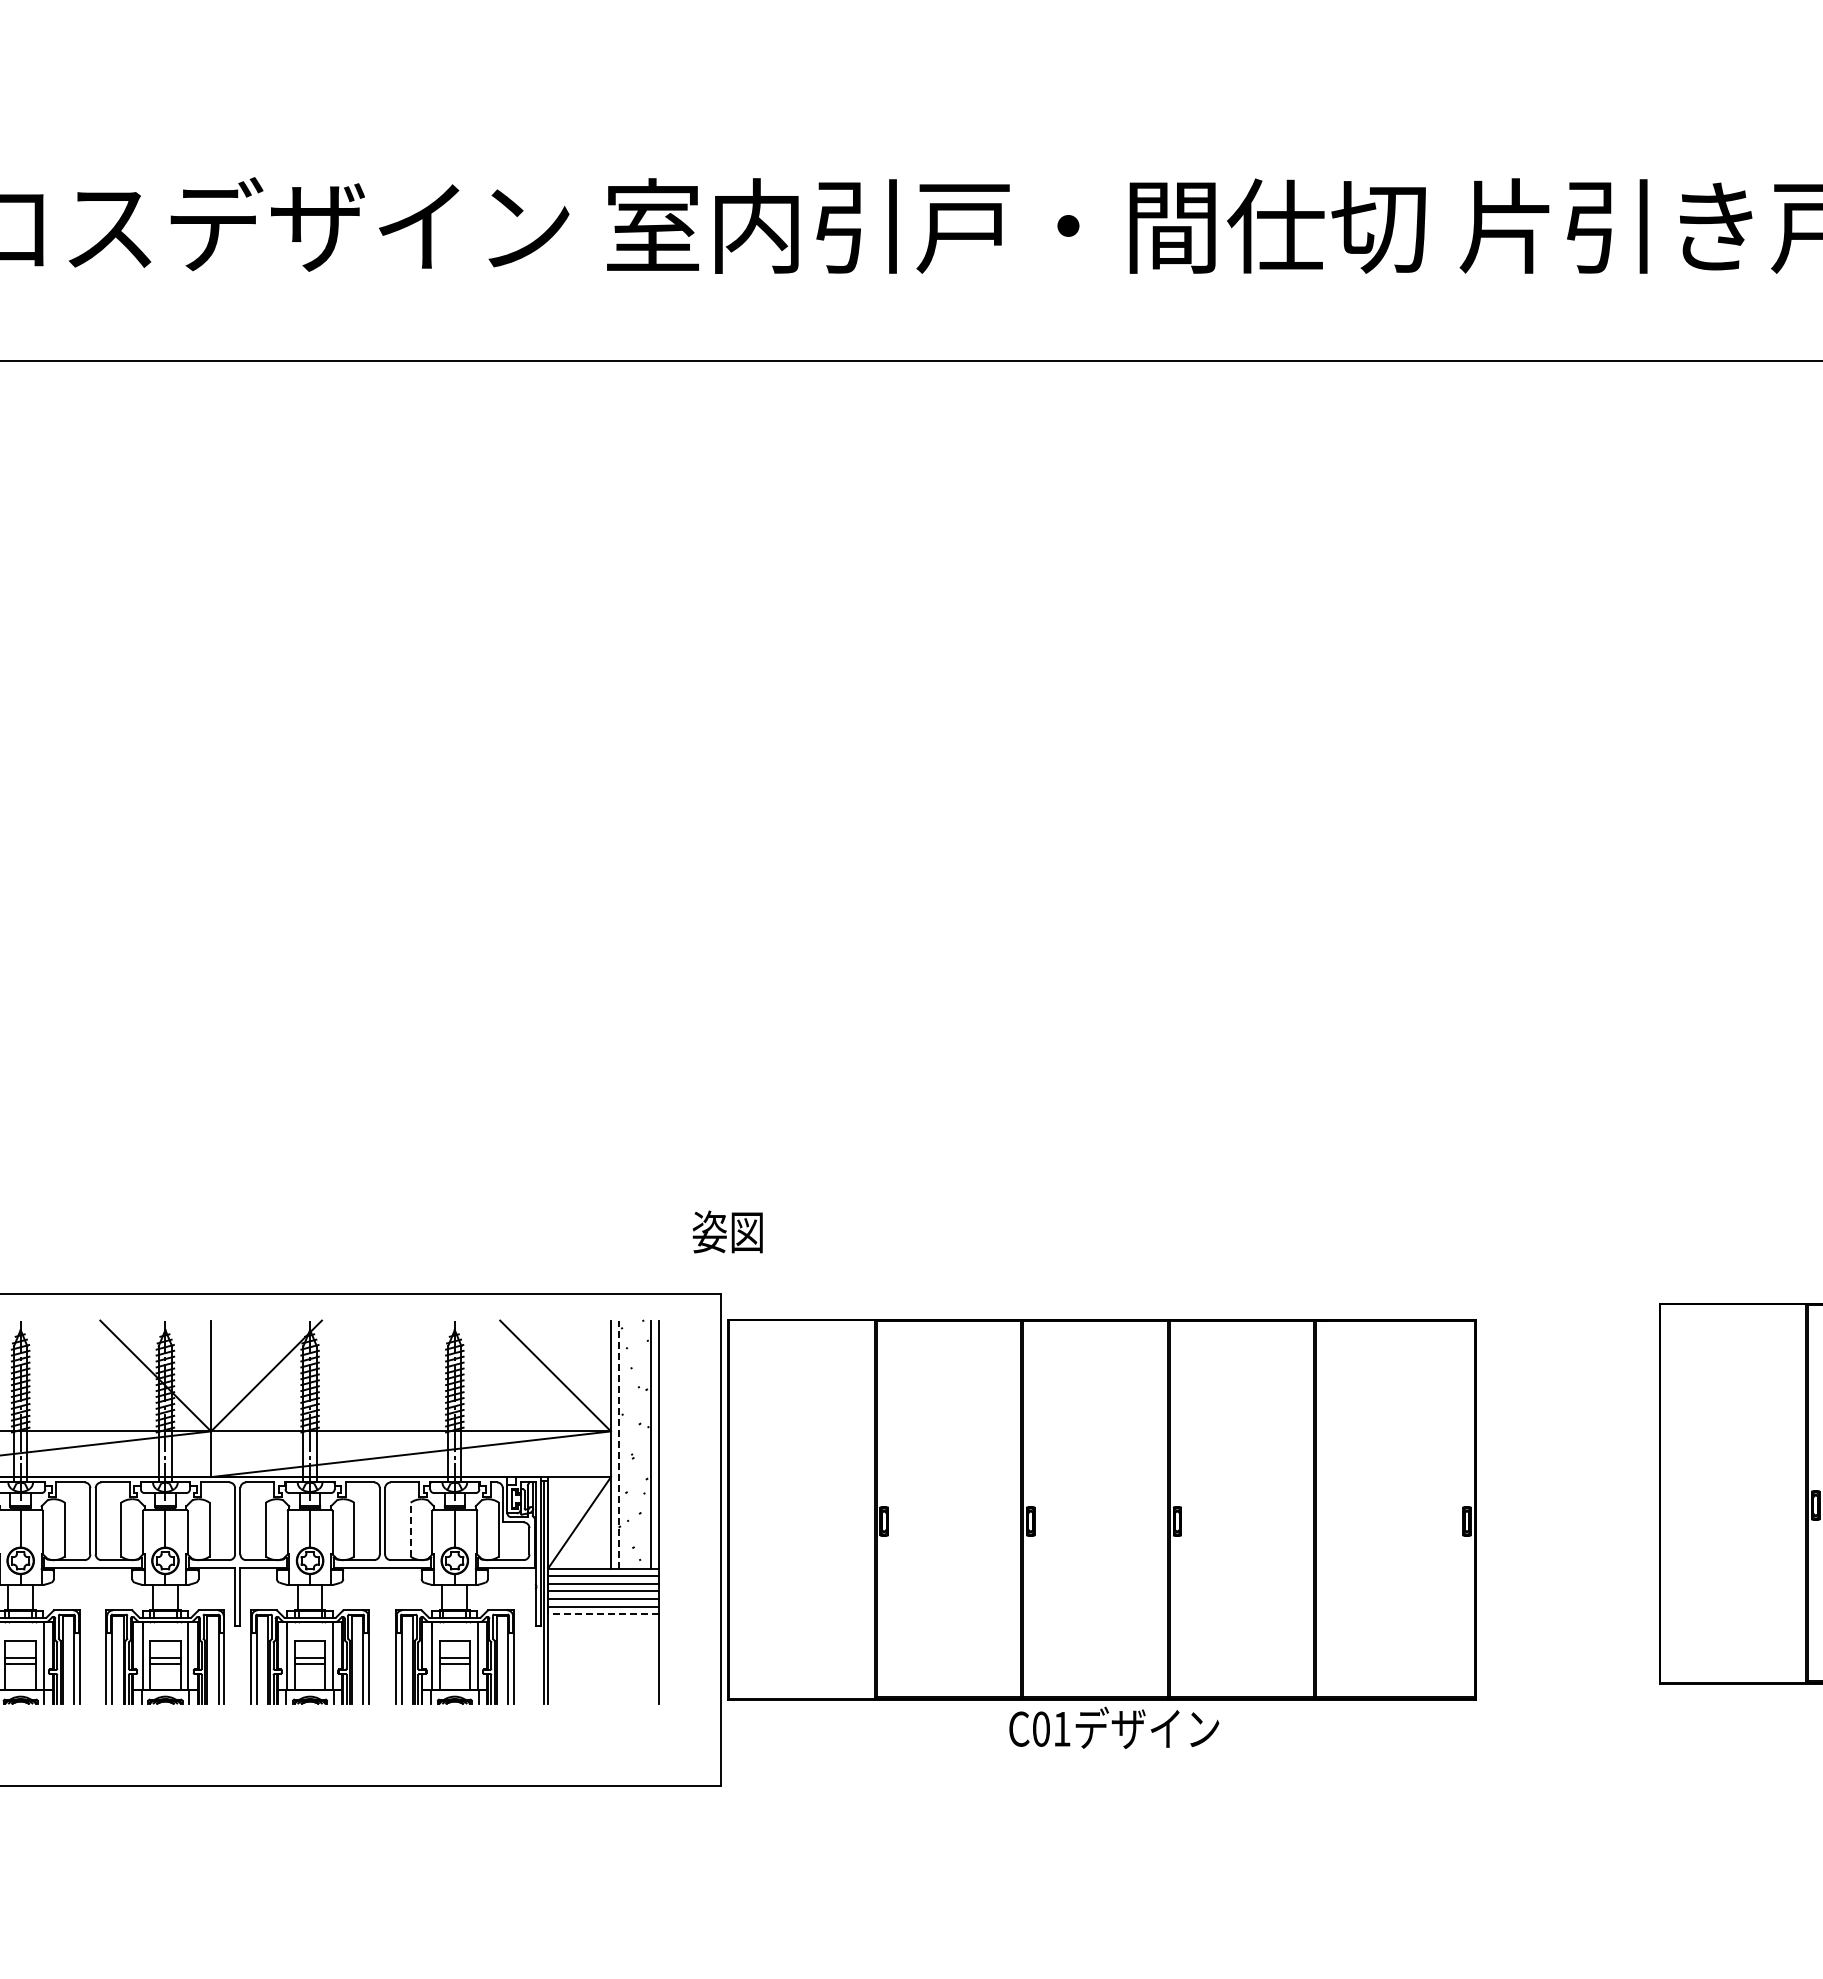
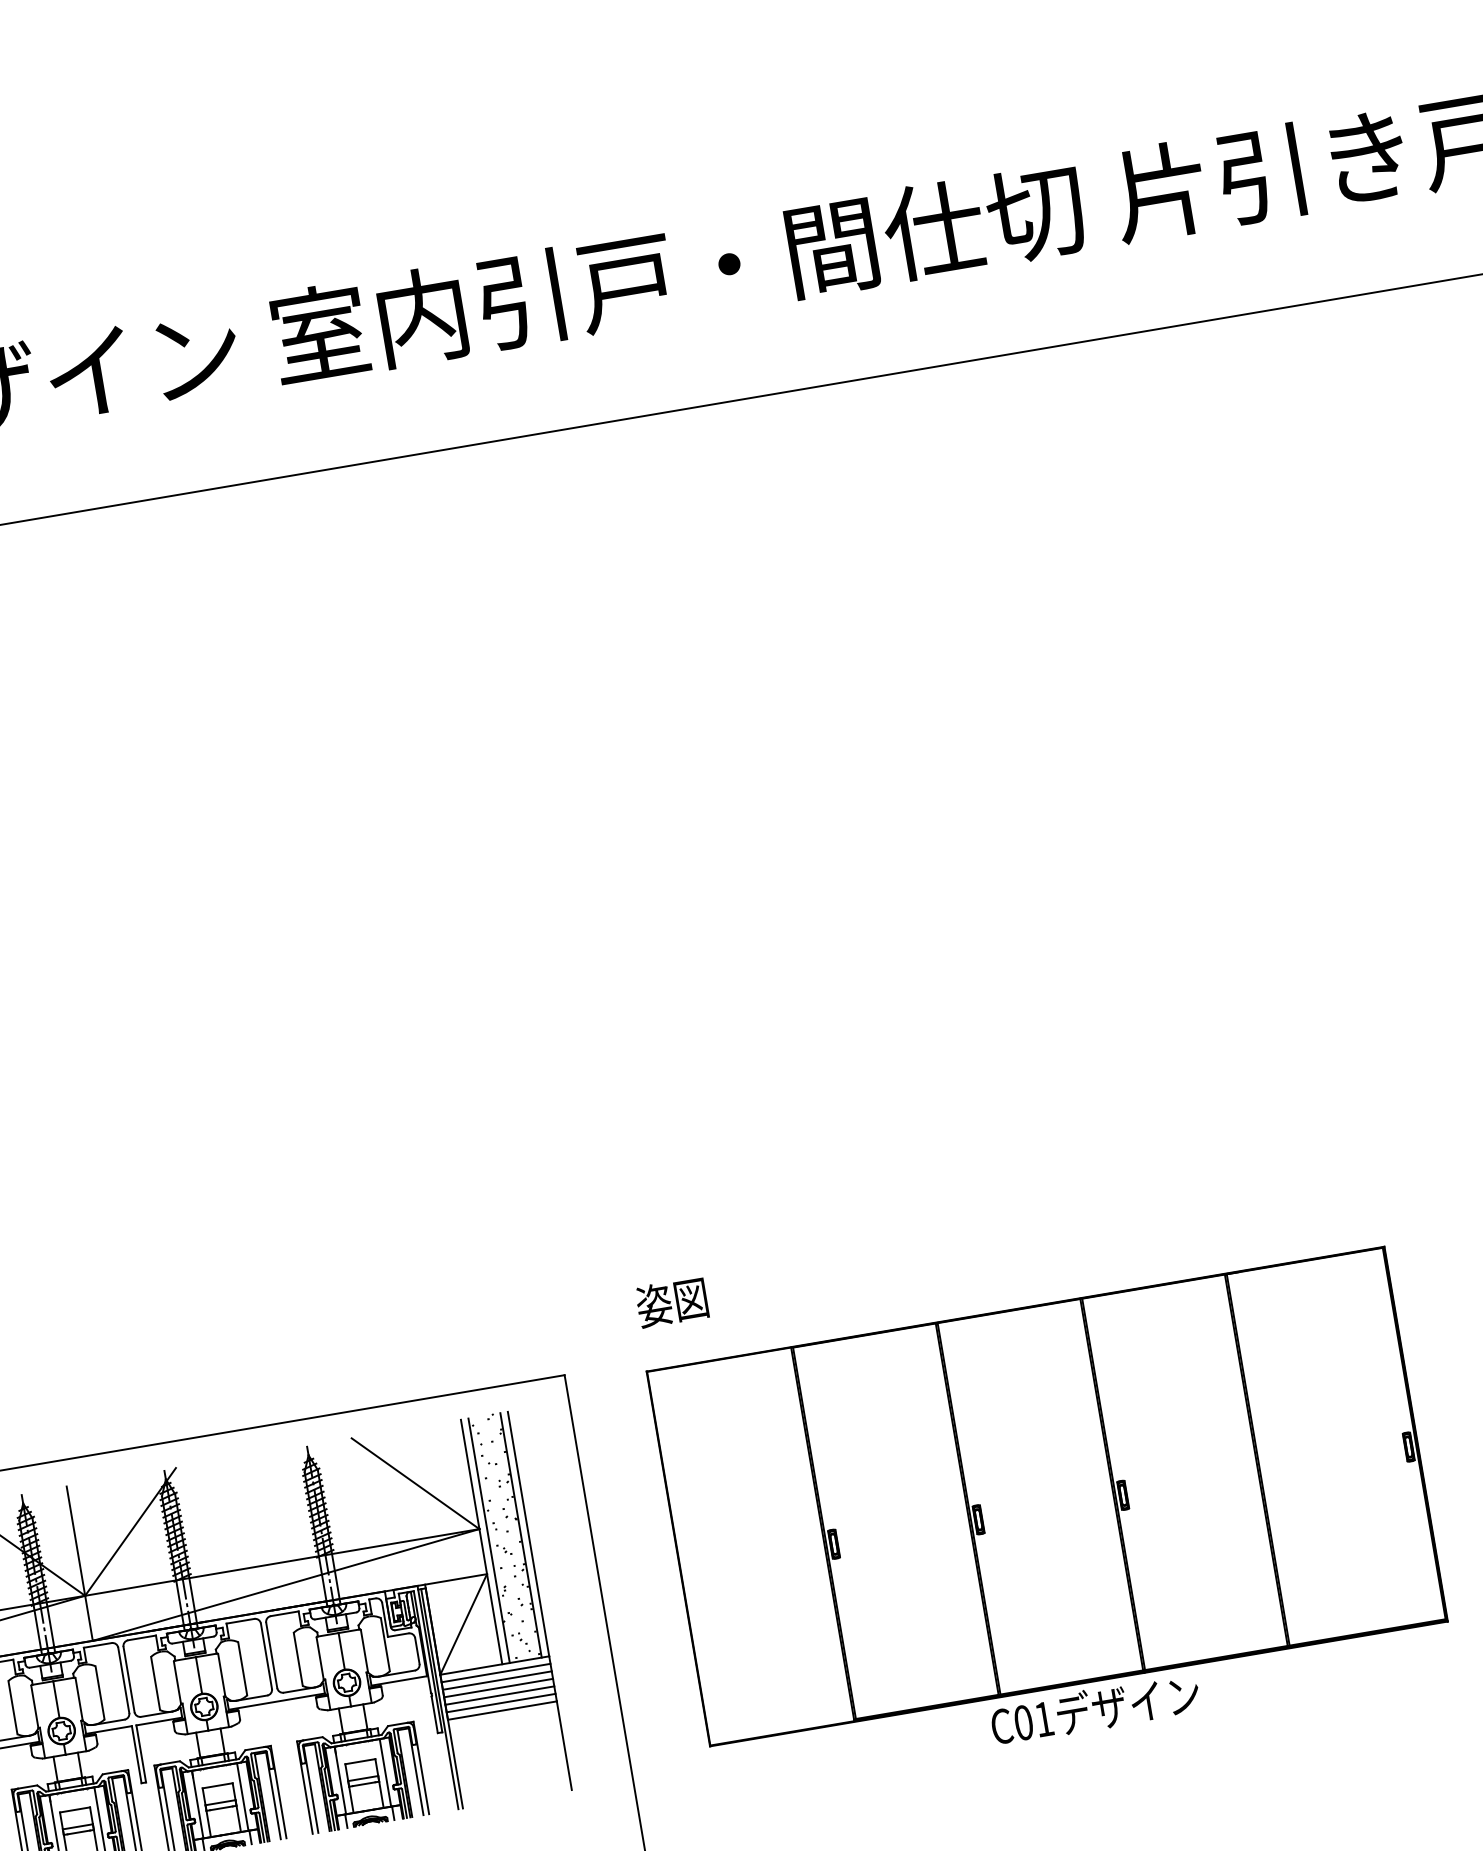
text: (727, 1231) -> (671, 1301), moved
line: (618, 1444) -> (489, 1540), dashed -> solid
line: (410, 1529) -> (298, 1659), dashed -> solid
part: (1101, 1534) -> (1050, 1520), moved
line: (602, 1614) -> (501, 1711), dashed -> solid

